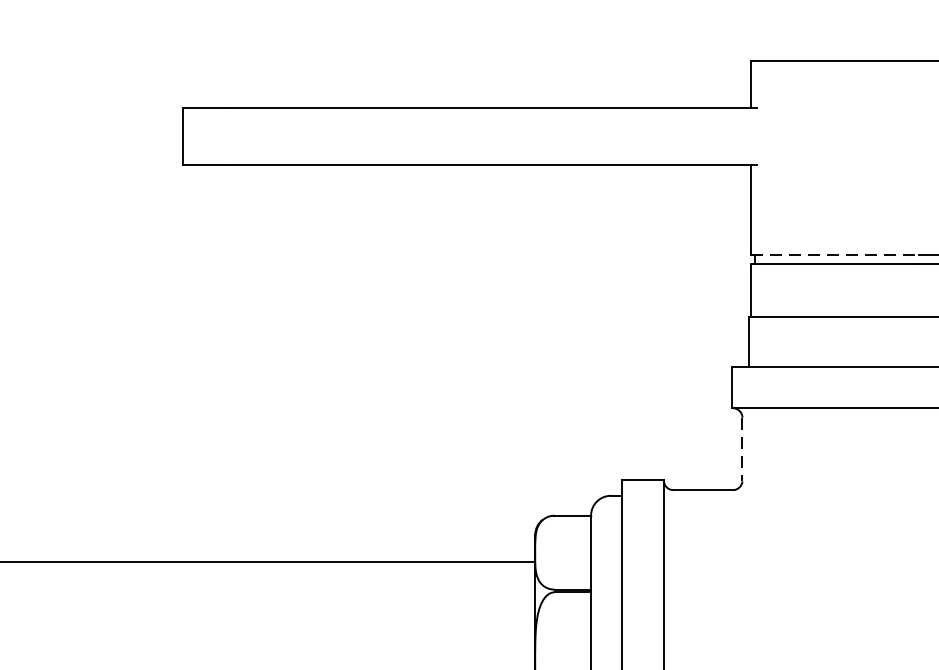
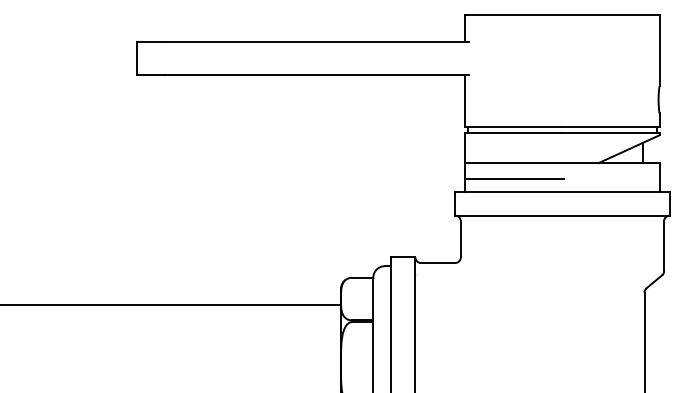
line: (833, 255) -> (513, 127), dashed -> solid
line: (835, 345) -> (514, 179), added
line: (741, 449) -> (460, 239), dashed -> solid

